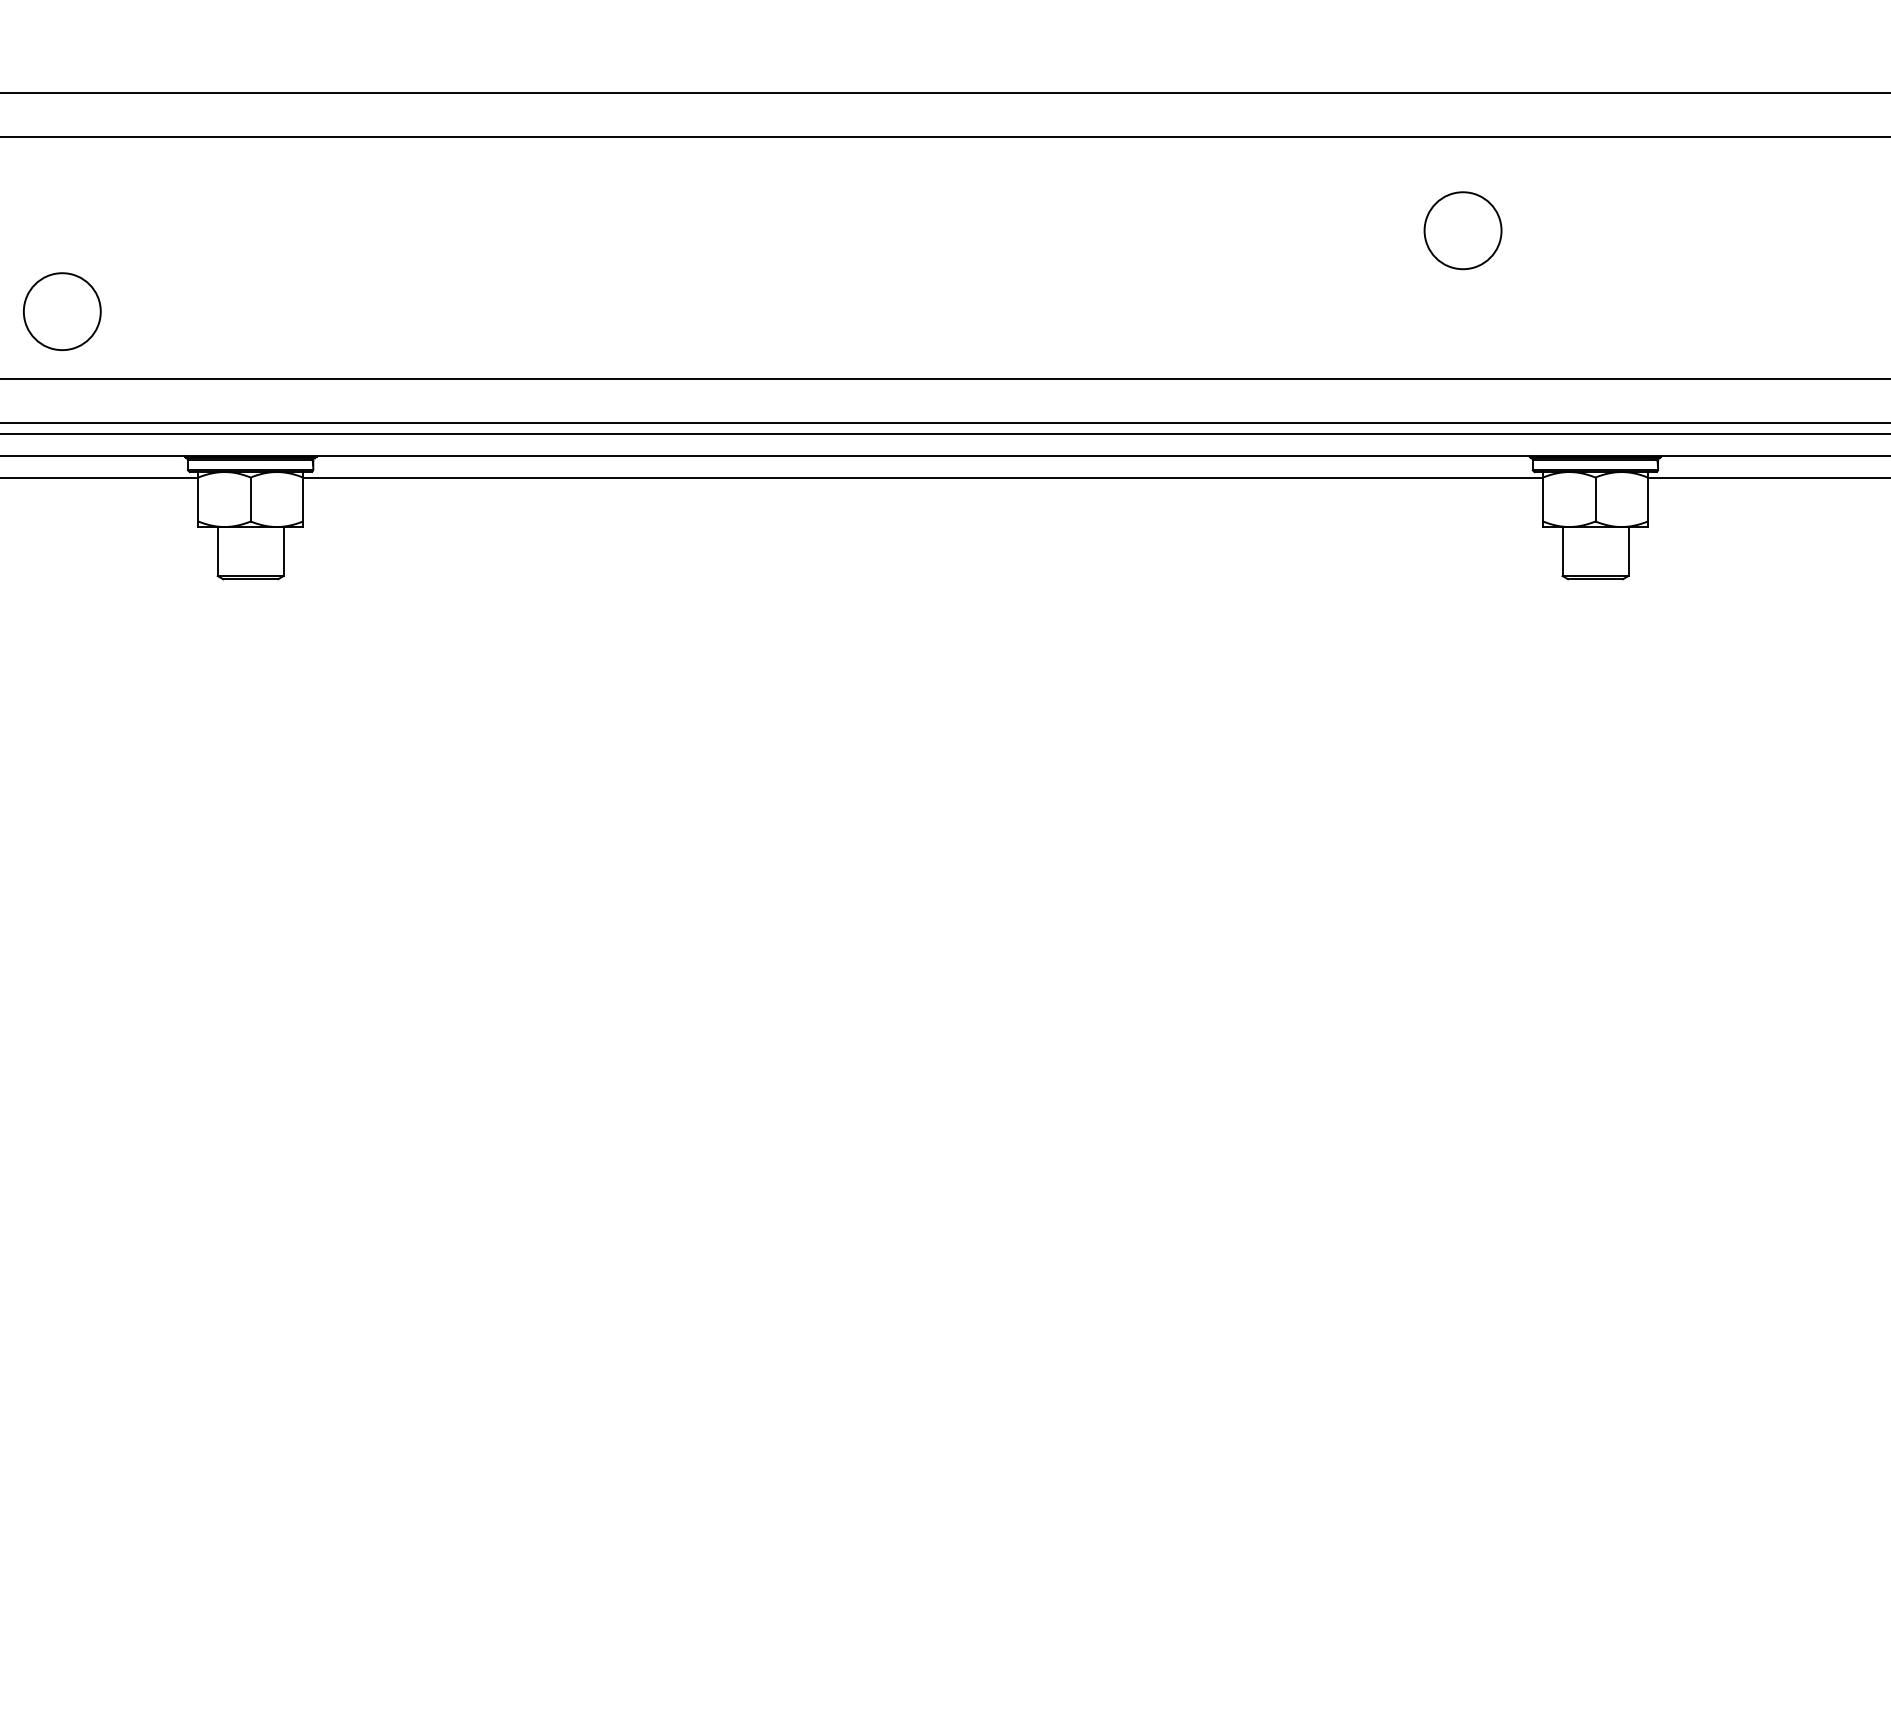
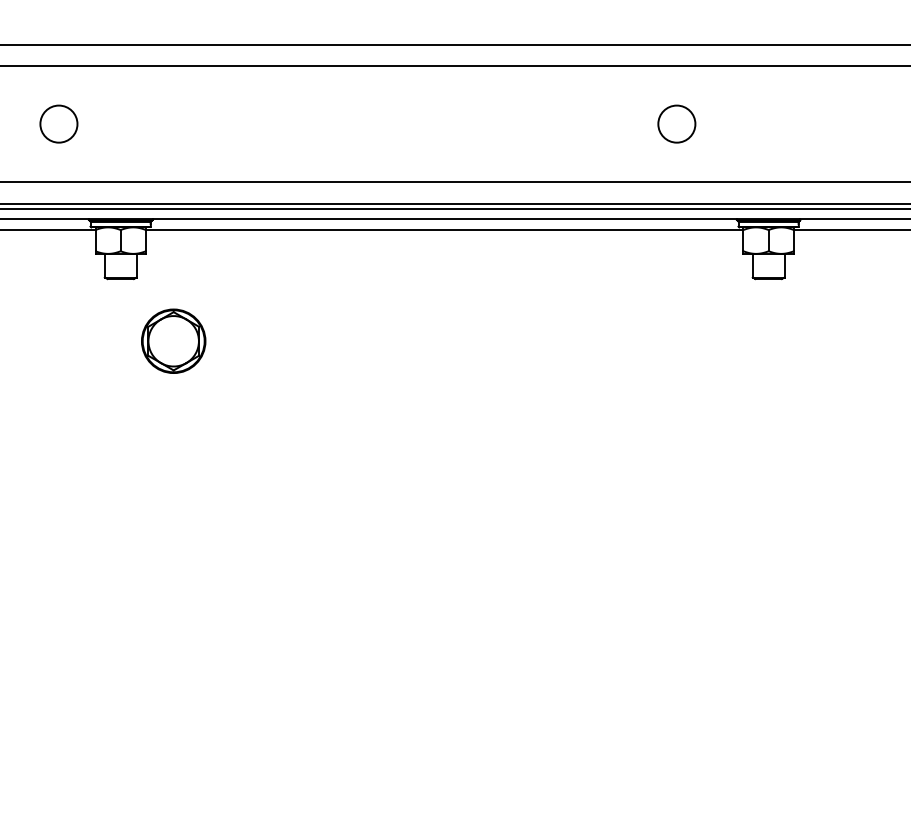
circle: (1462, 229) -> (676, 123), moved
circle: (61, 310) -> (58, 123), moved
part: (360, 706) -> (173, 340), added

